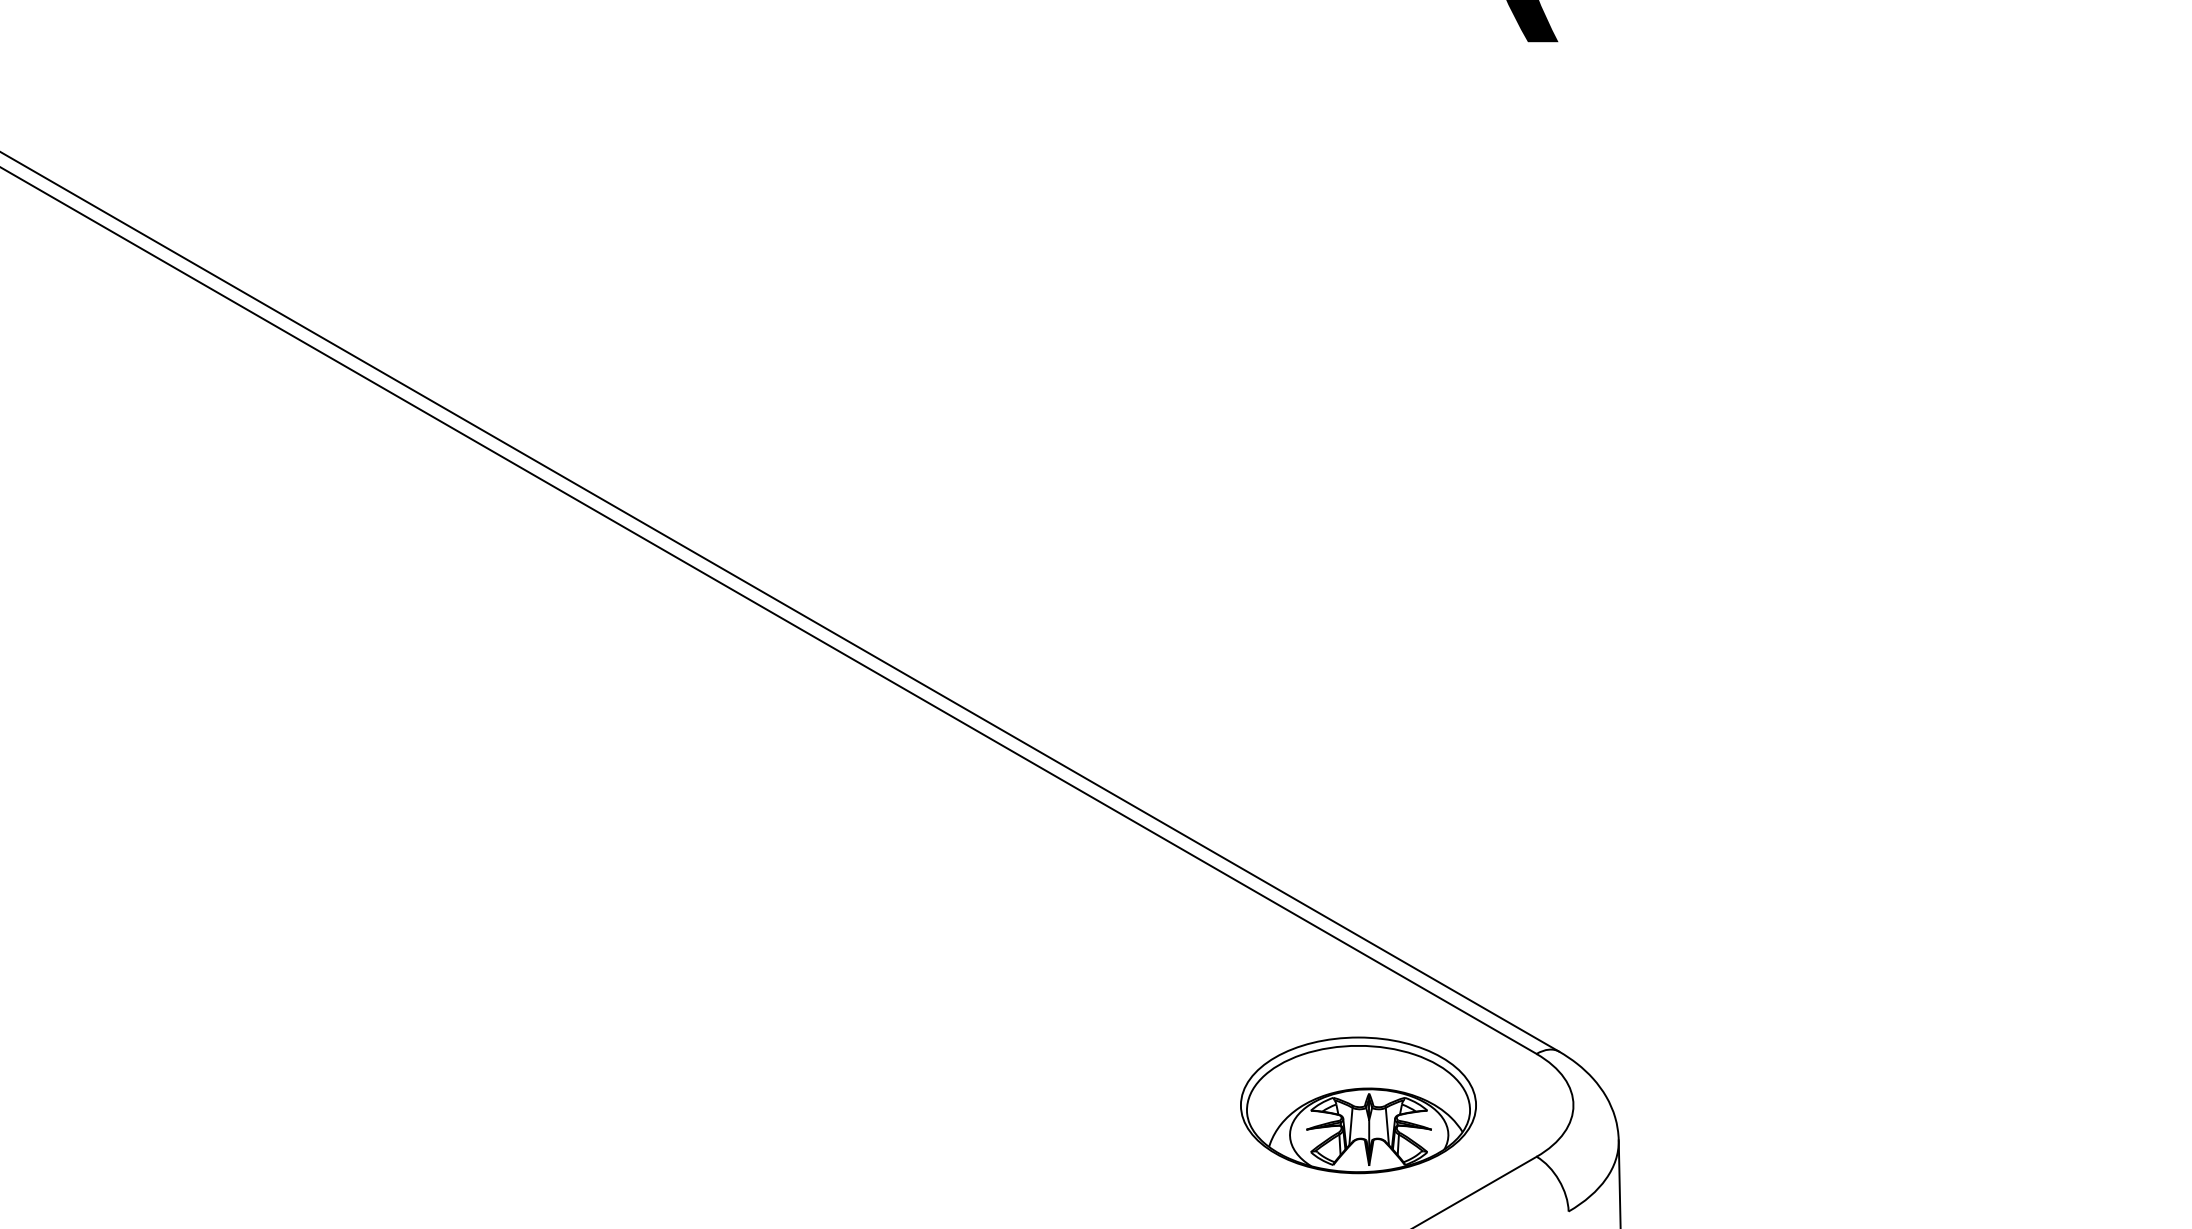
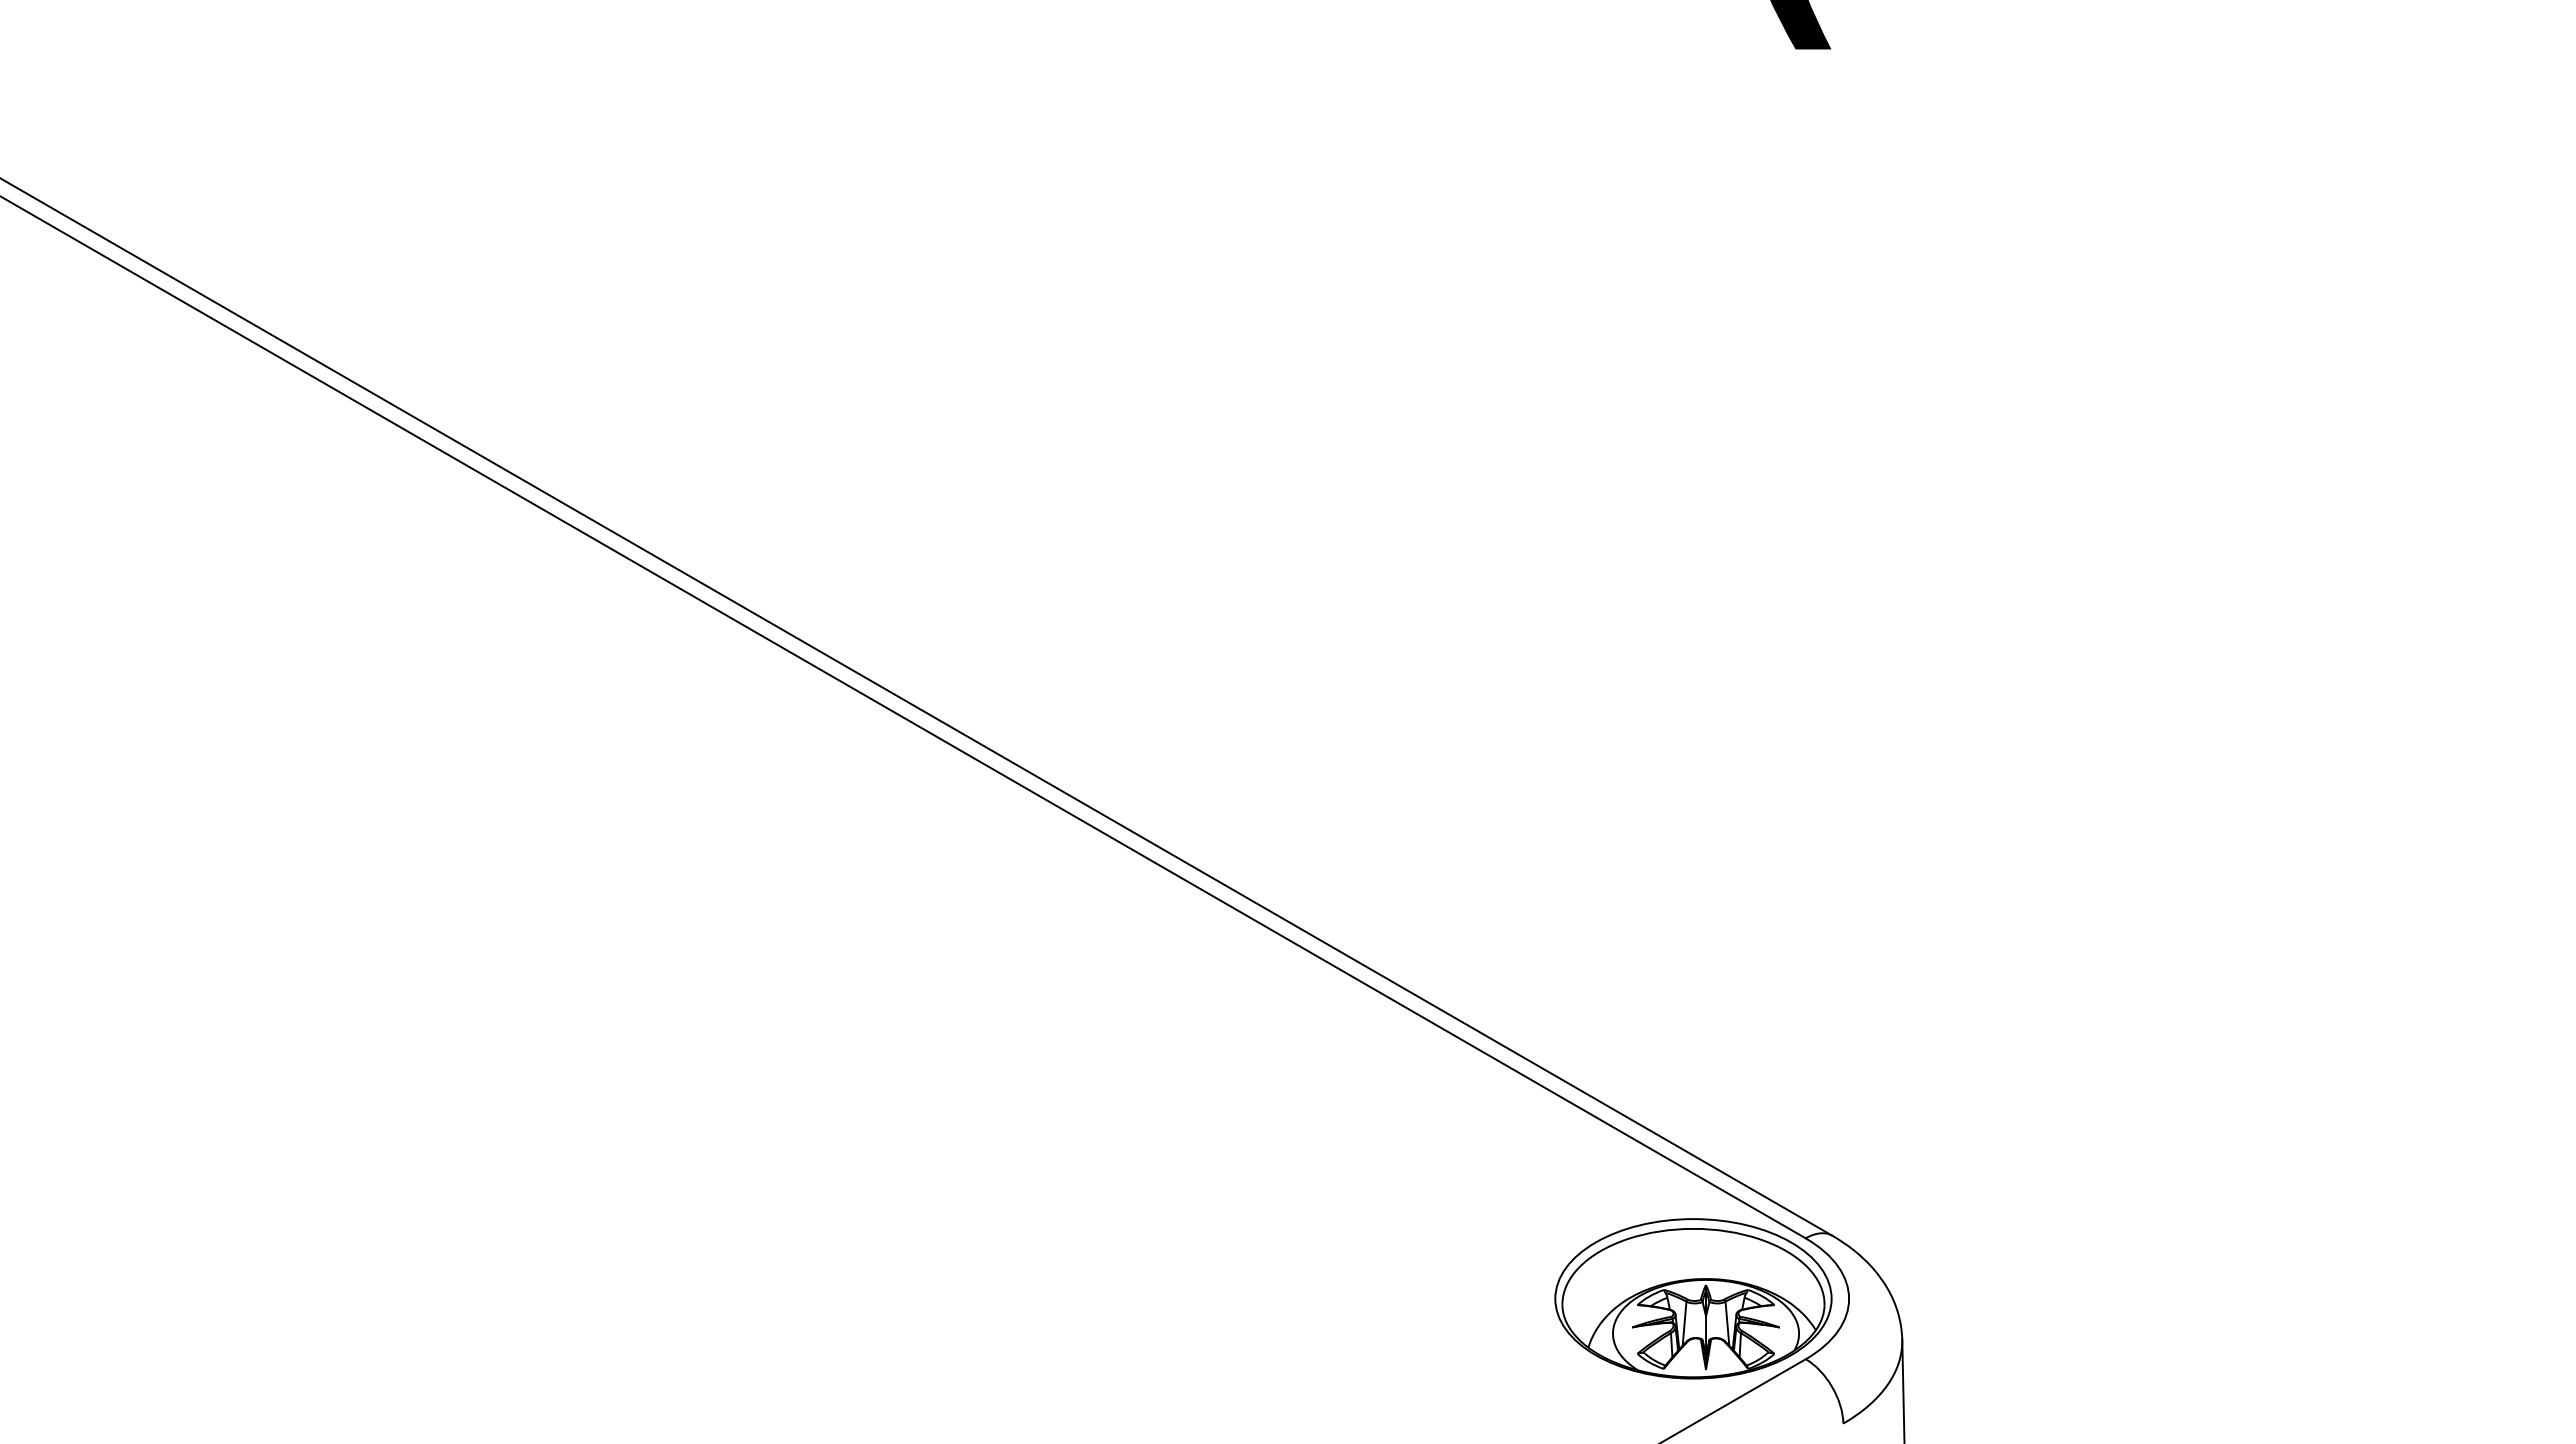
part: (1358, 1105) -> (1693, 1298), moved

